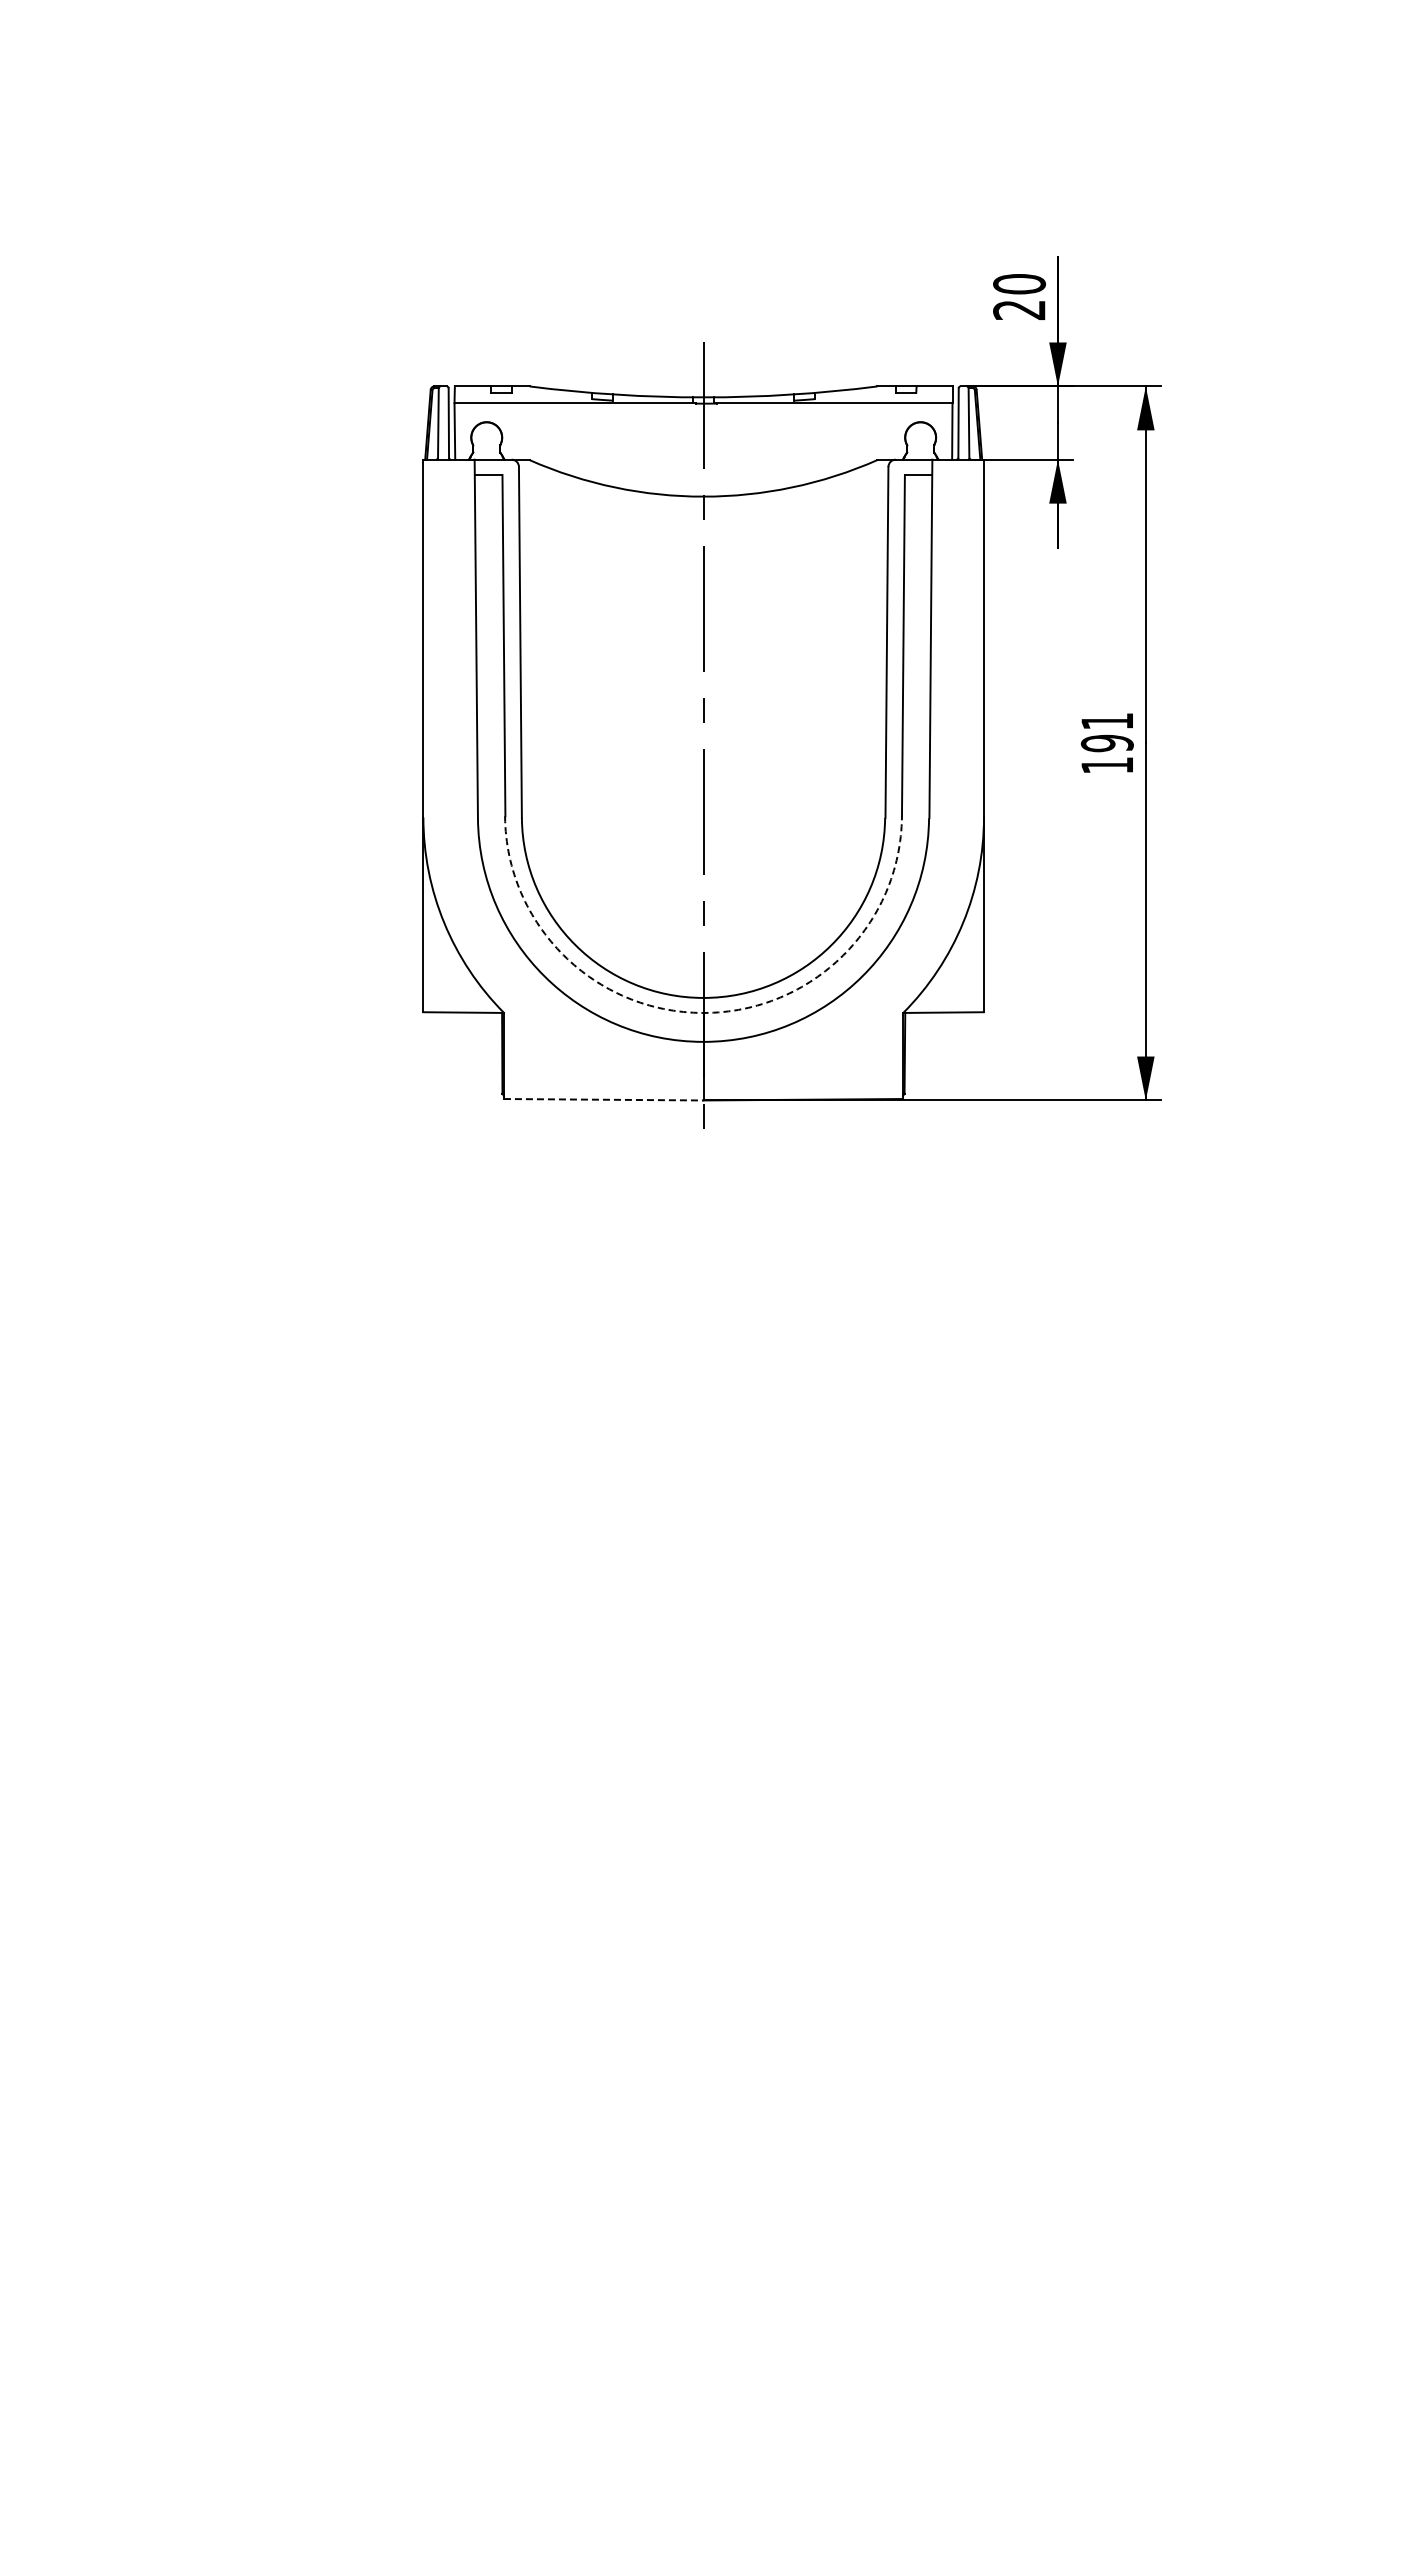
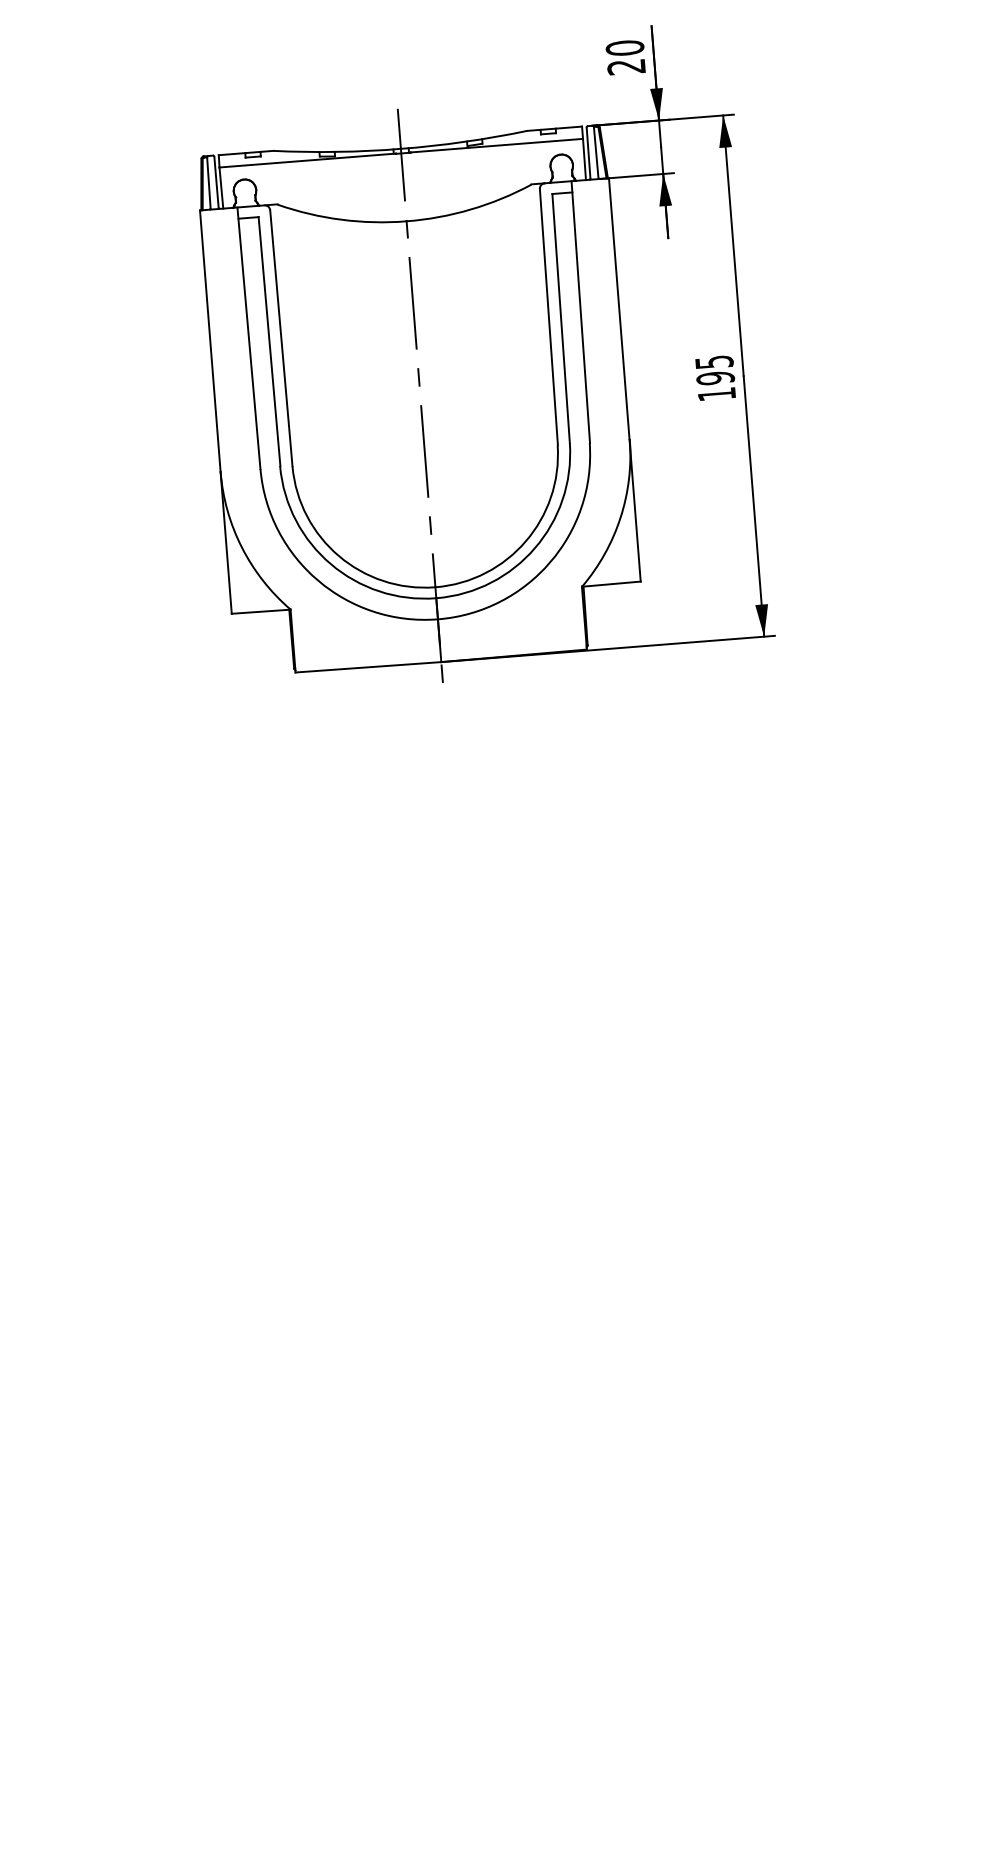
text: (1107, 721) -> (714, 362), 191 -> 195
arc: (703, 1012) -> (436, 597), dashed -> solid
line: (603, 1099) -> (368, 667), dashed -> solid

